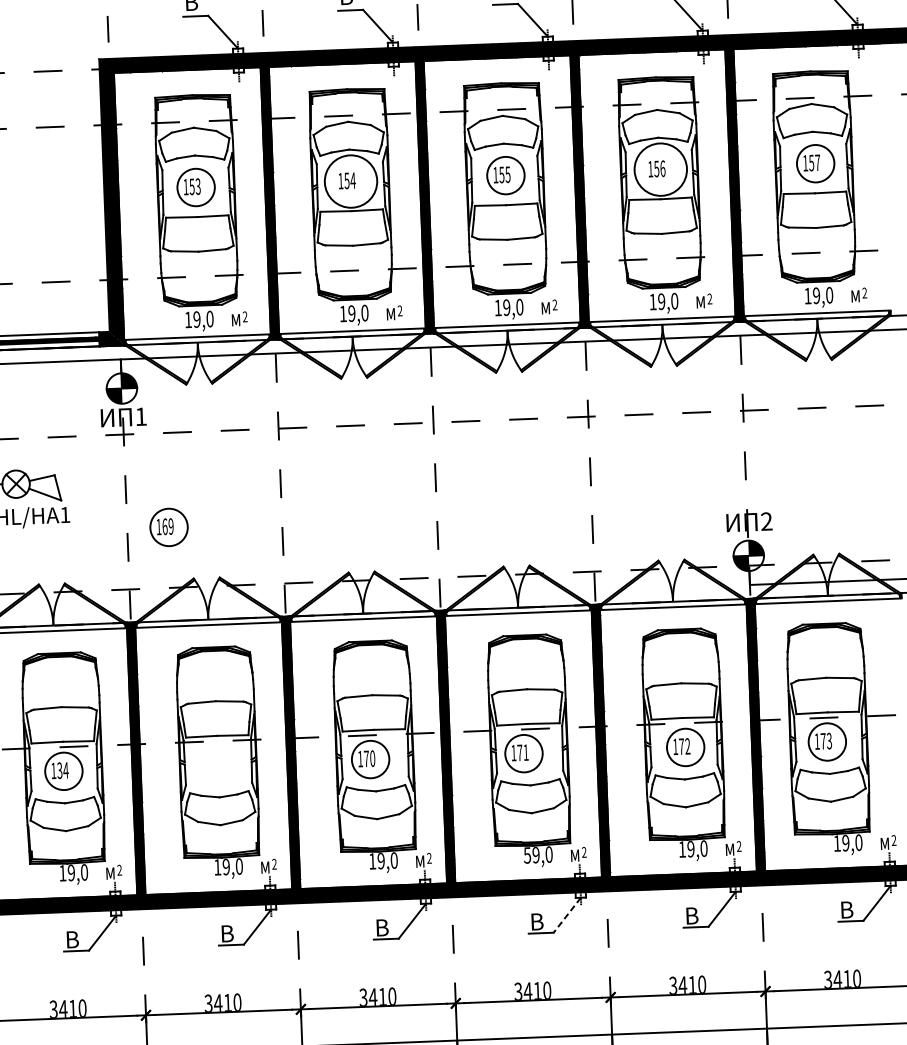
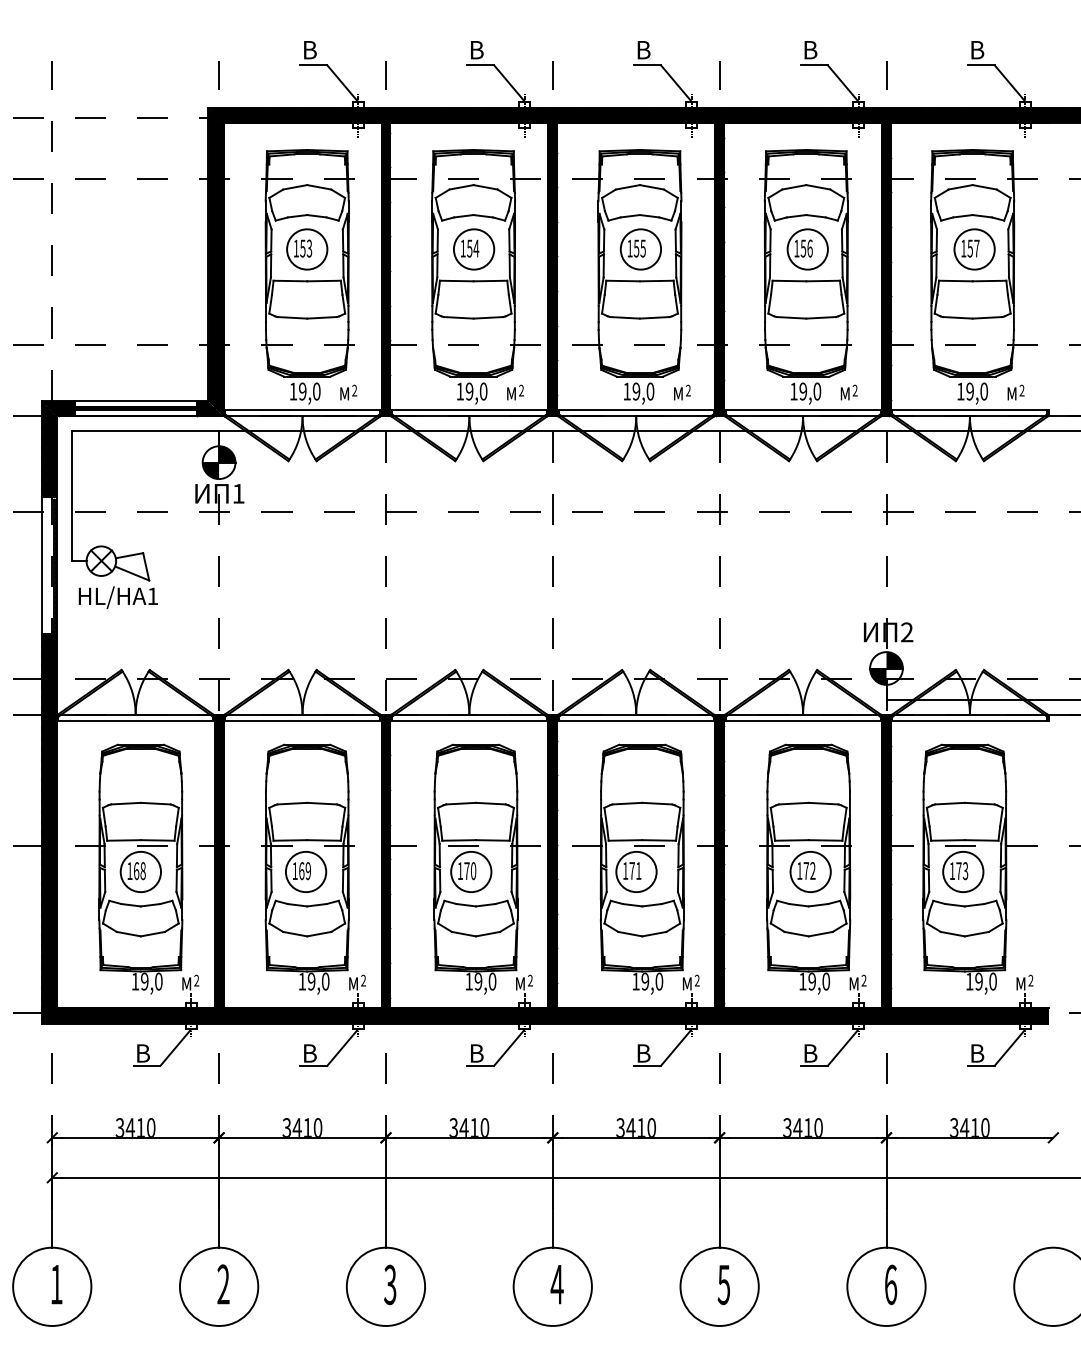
circle: (660, 169) -> (807, 249), size x0.71
circle: (350, 181) -> (473, 249), size x0.71
part: (169, 526) -> (306, 871), moved
text: (62, 770) -> (139, 871), 134 -> 168
text: (526, 855) -> (635, 981), 59,0 -> 19,0
line: (567, 915) -> (676, 1047), dashed -> solid

